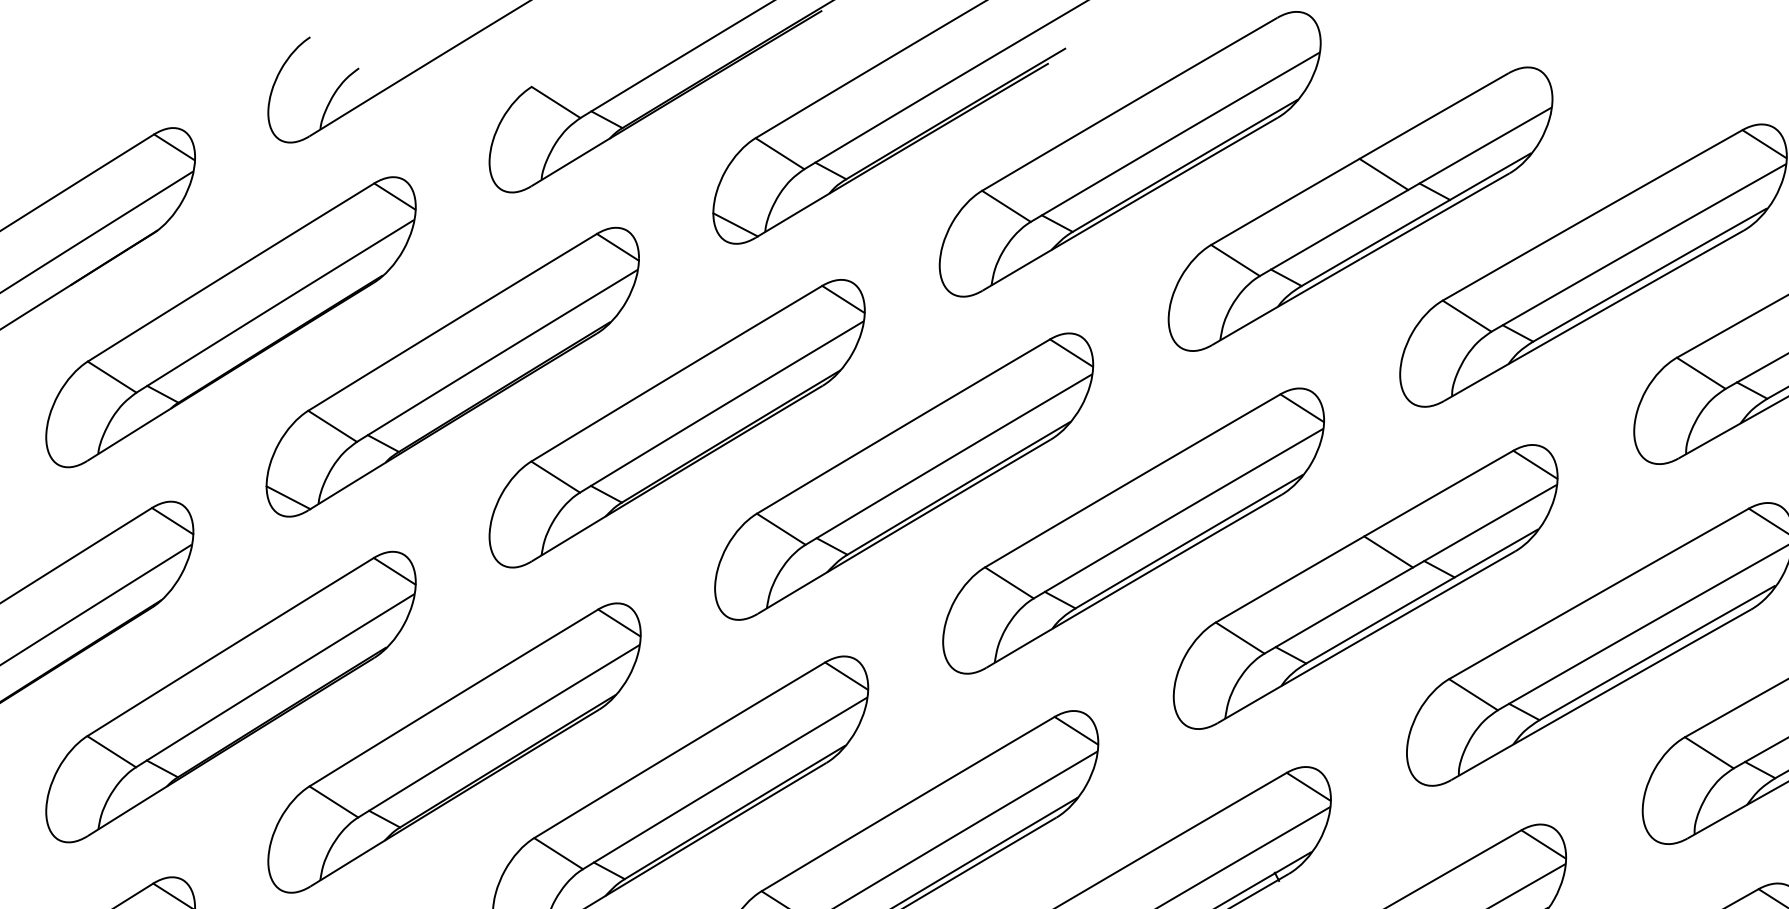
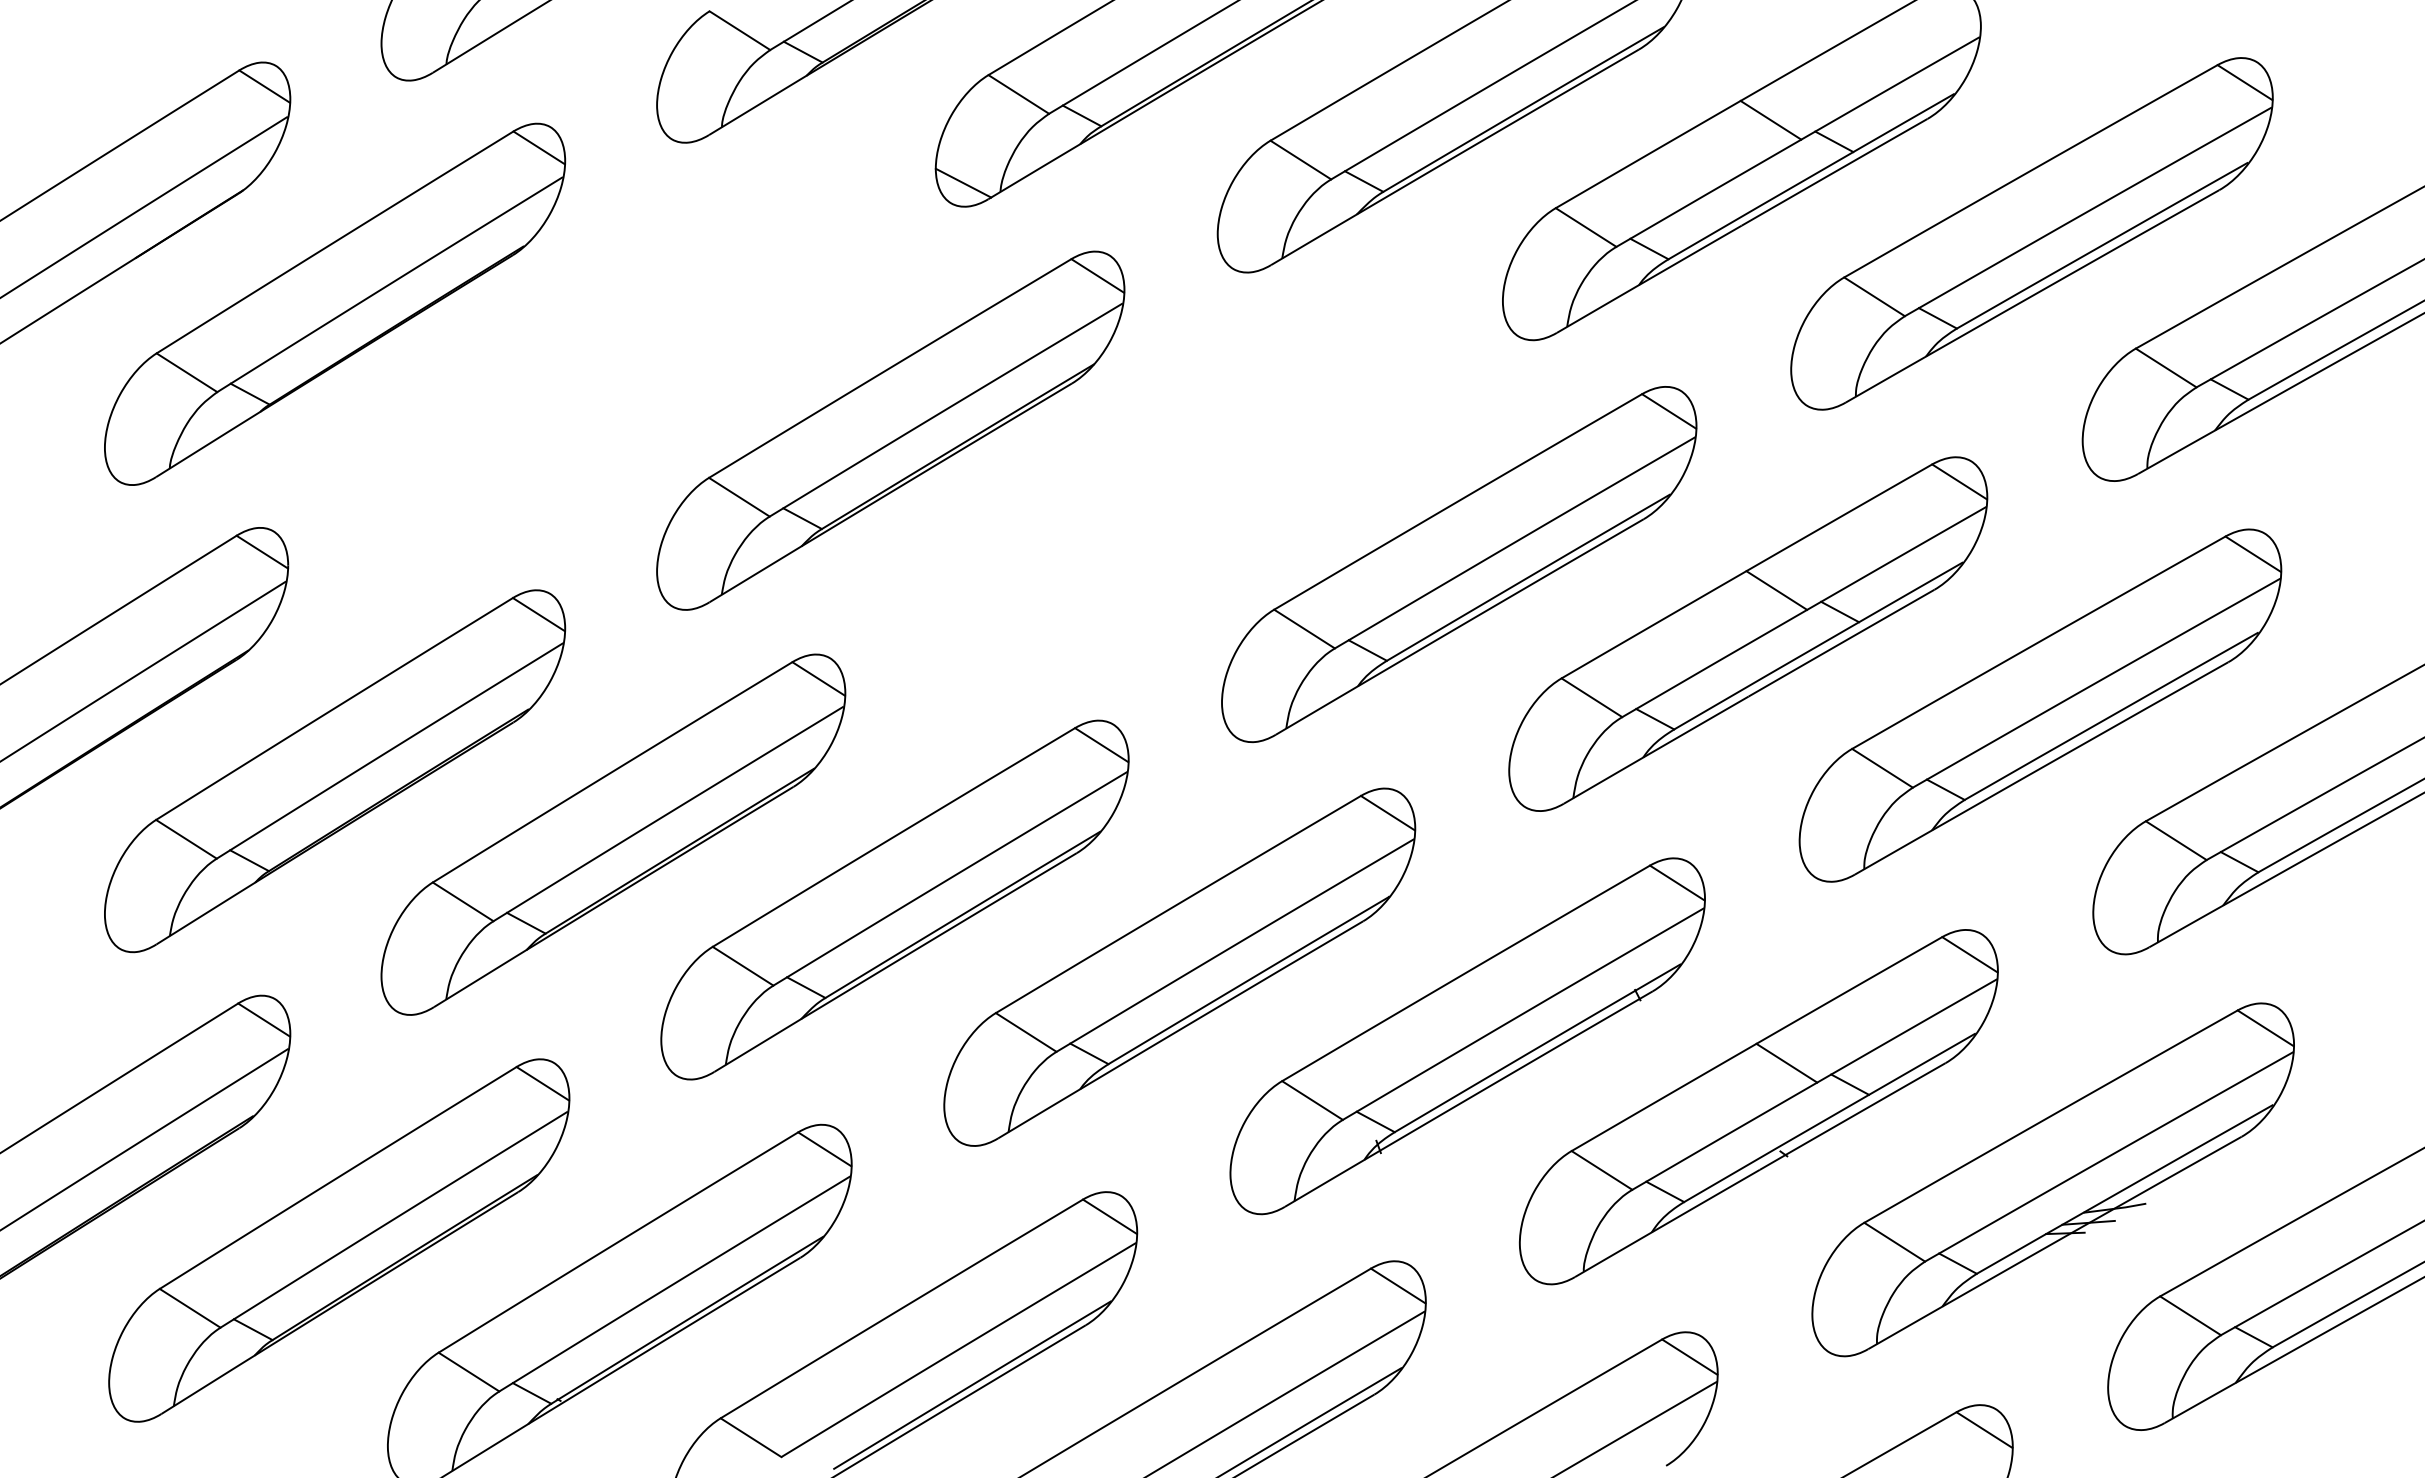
part: (452, 372) -> (611, 366), removed
part: (904, 476) -> (1173, 496), removed

